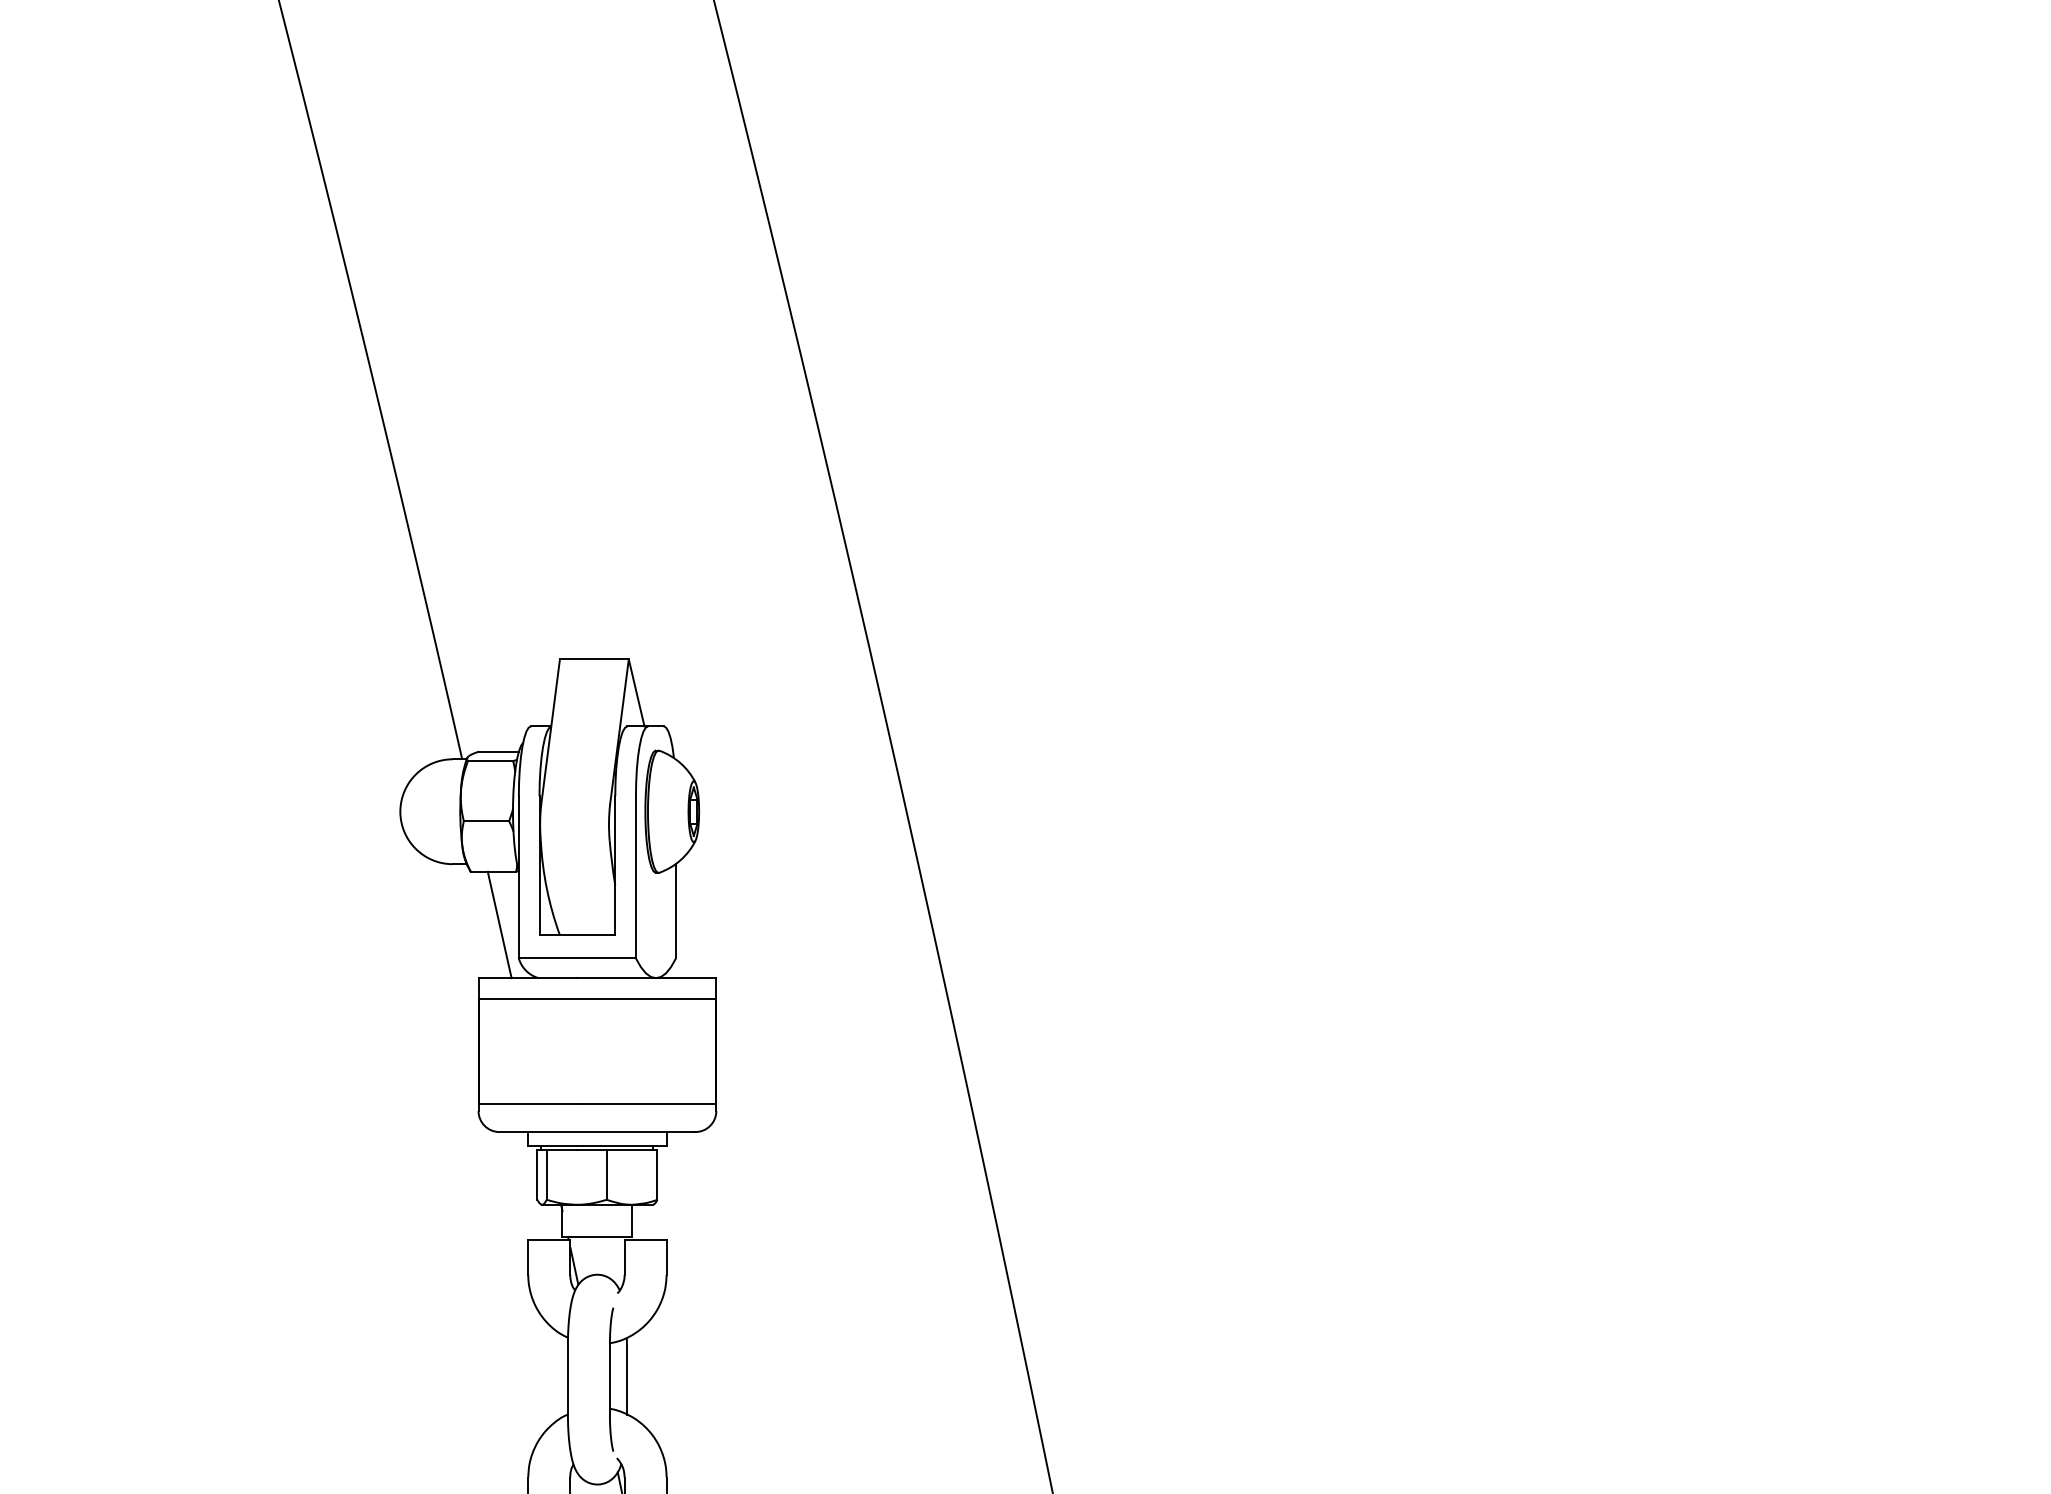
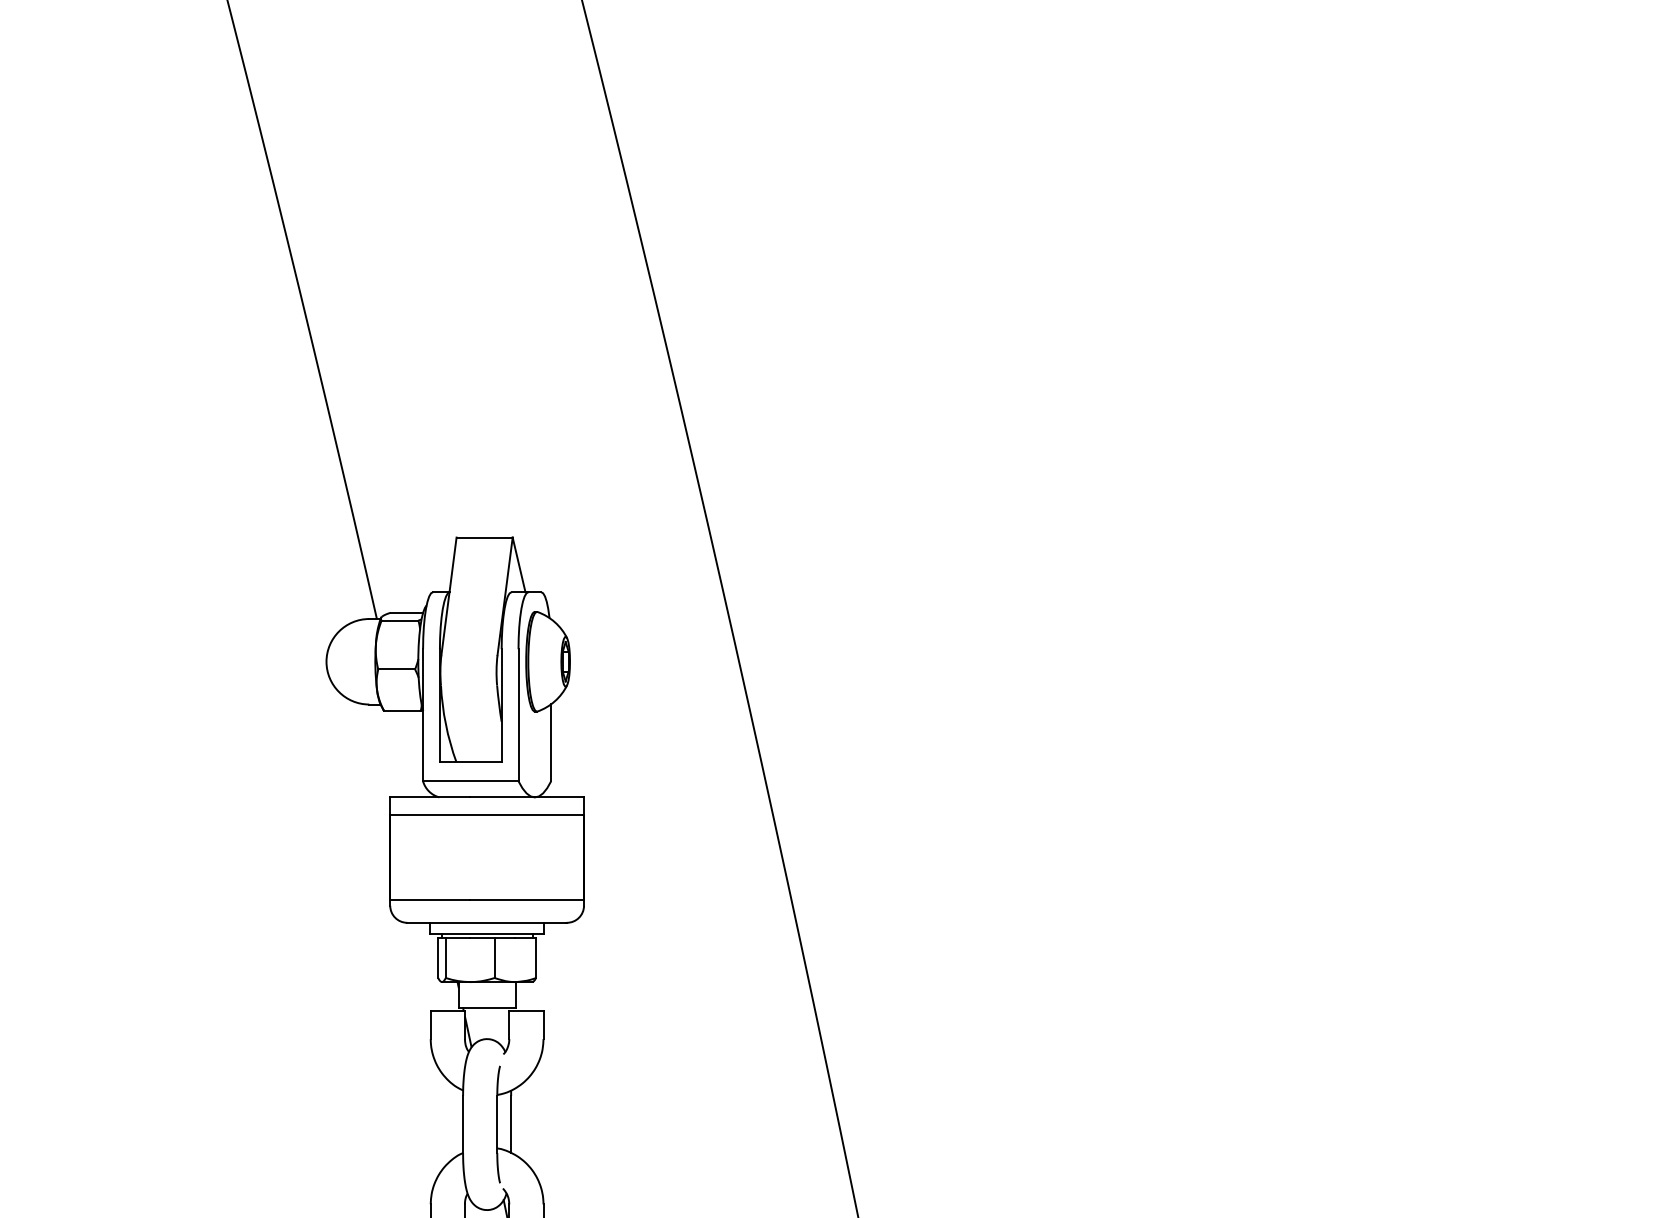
line: (499, 924) -> (407, 753), removed

